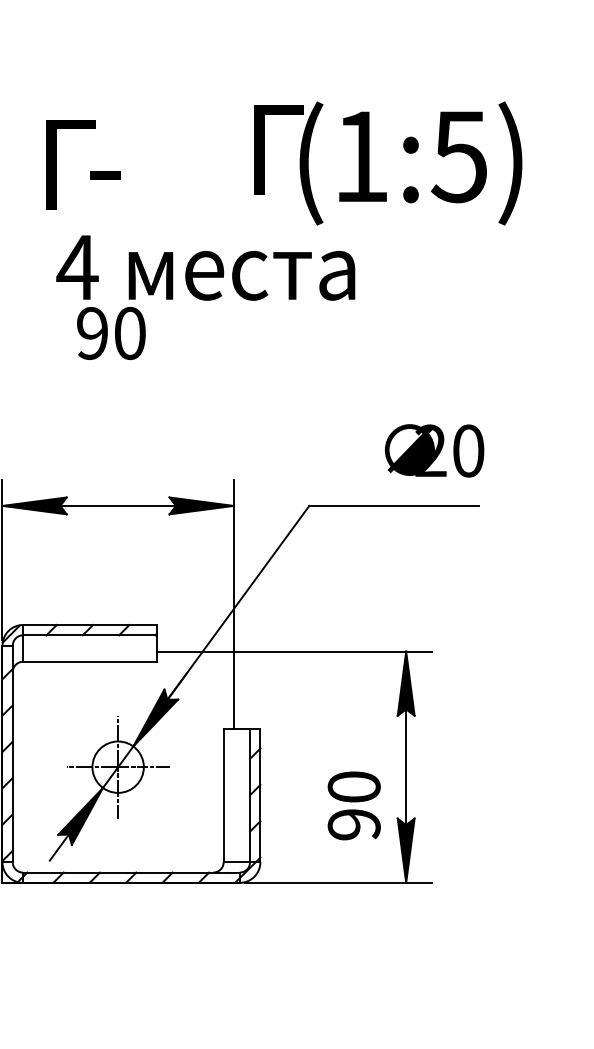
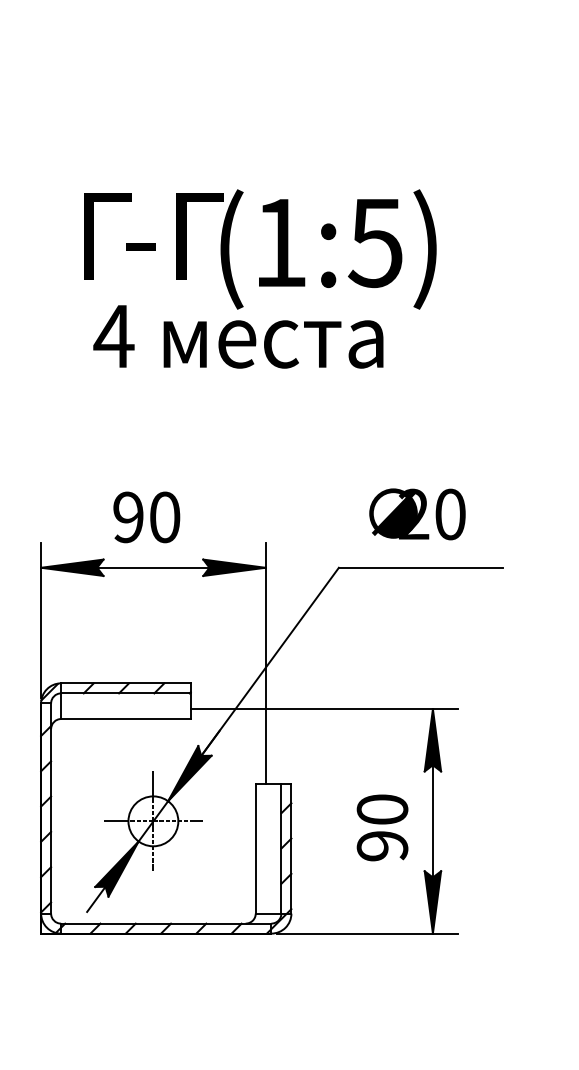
text: (388, 163) -> (306, 249), moved
text: (111, 333) -> (146, 517), moved
text: (434, 451) -> (417, 514), moved
text: (354, 805) -> (382, 827), moved

